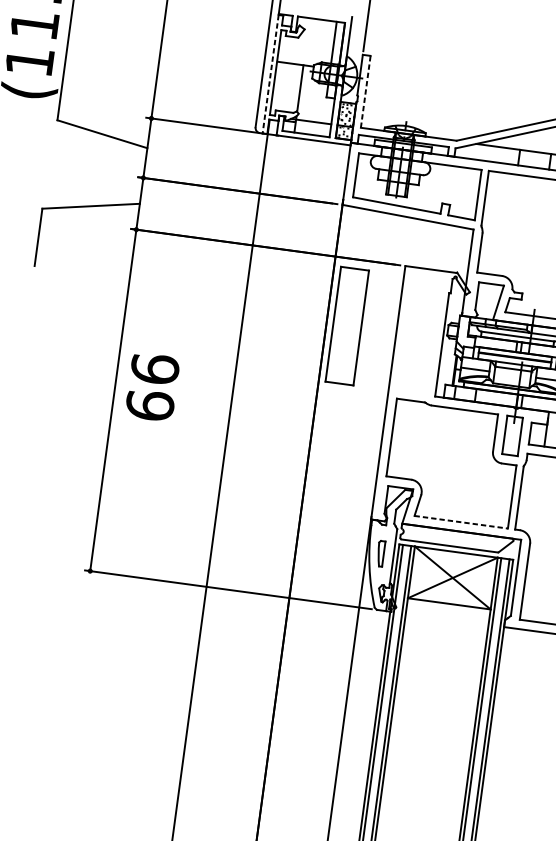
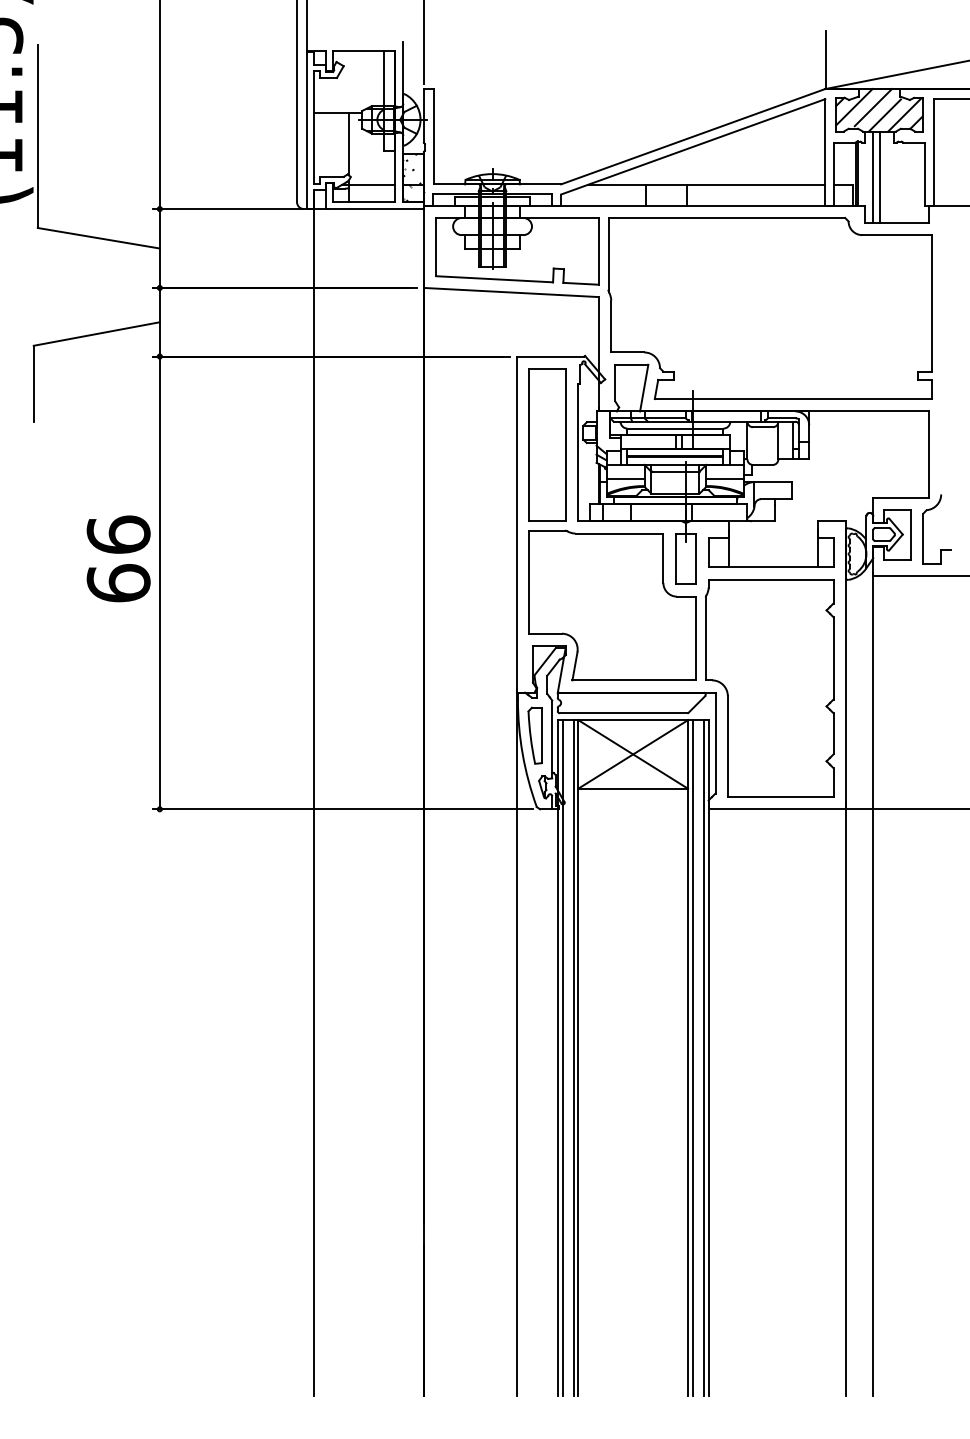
line: (270, 74) -> (307, 130), dashed -> solid
line: (365, 91) -> (434, 136), dashed -> solid
part: (347, 325) -> (547, 444), moved
text: (152, 386) -> (118, 558), moved
line: (461, 522) -> (634, 680), dashed -> solid
part: (380, 553) -> (534, 735), size x1.67

